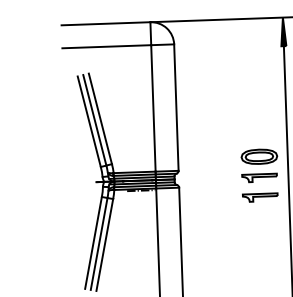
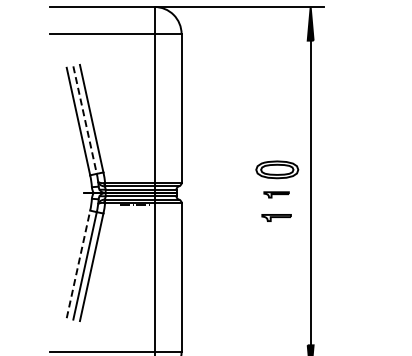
line: (95, 120) -> (85, 120), solid -> dashed
part: (259, 177) -> (276, 194), size x0.6
part: (260, 197) -> (276, 217), size x0.7
line: (93, 242) -> (78, 263), solid -> dashed

